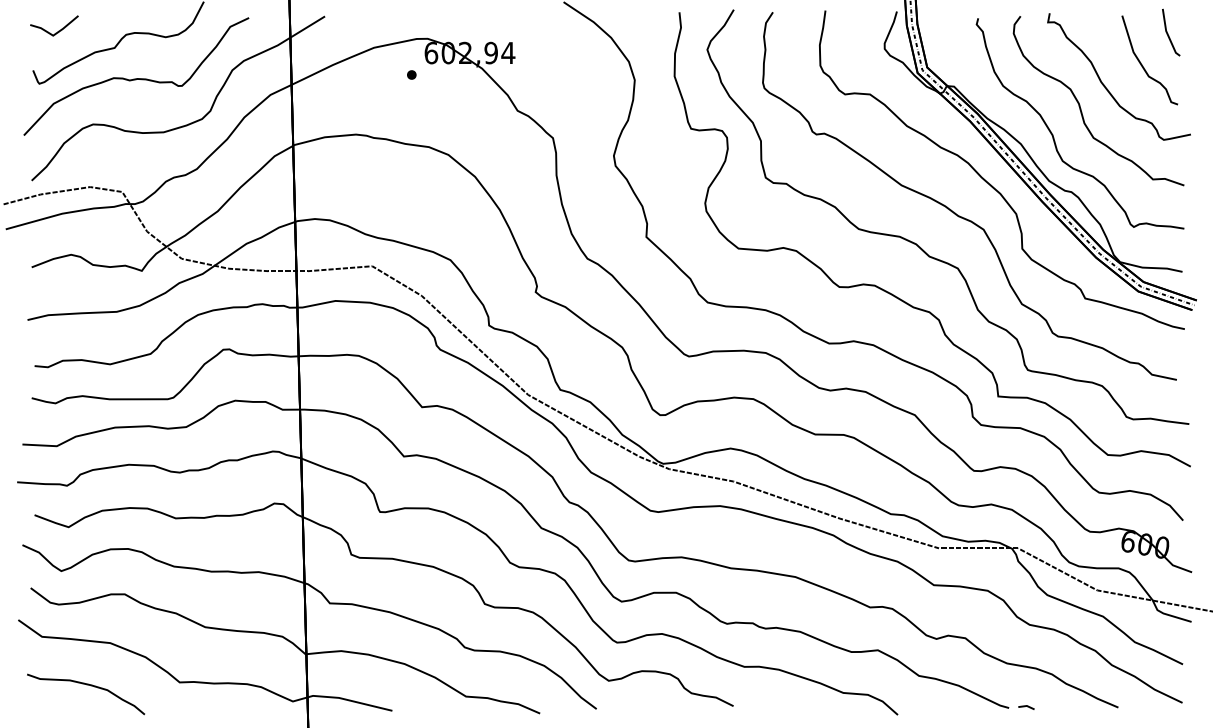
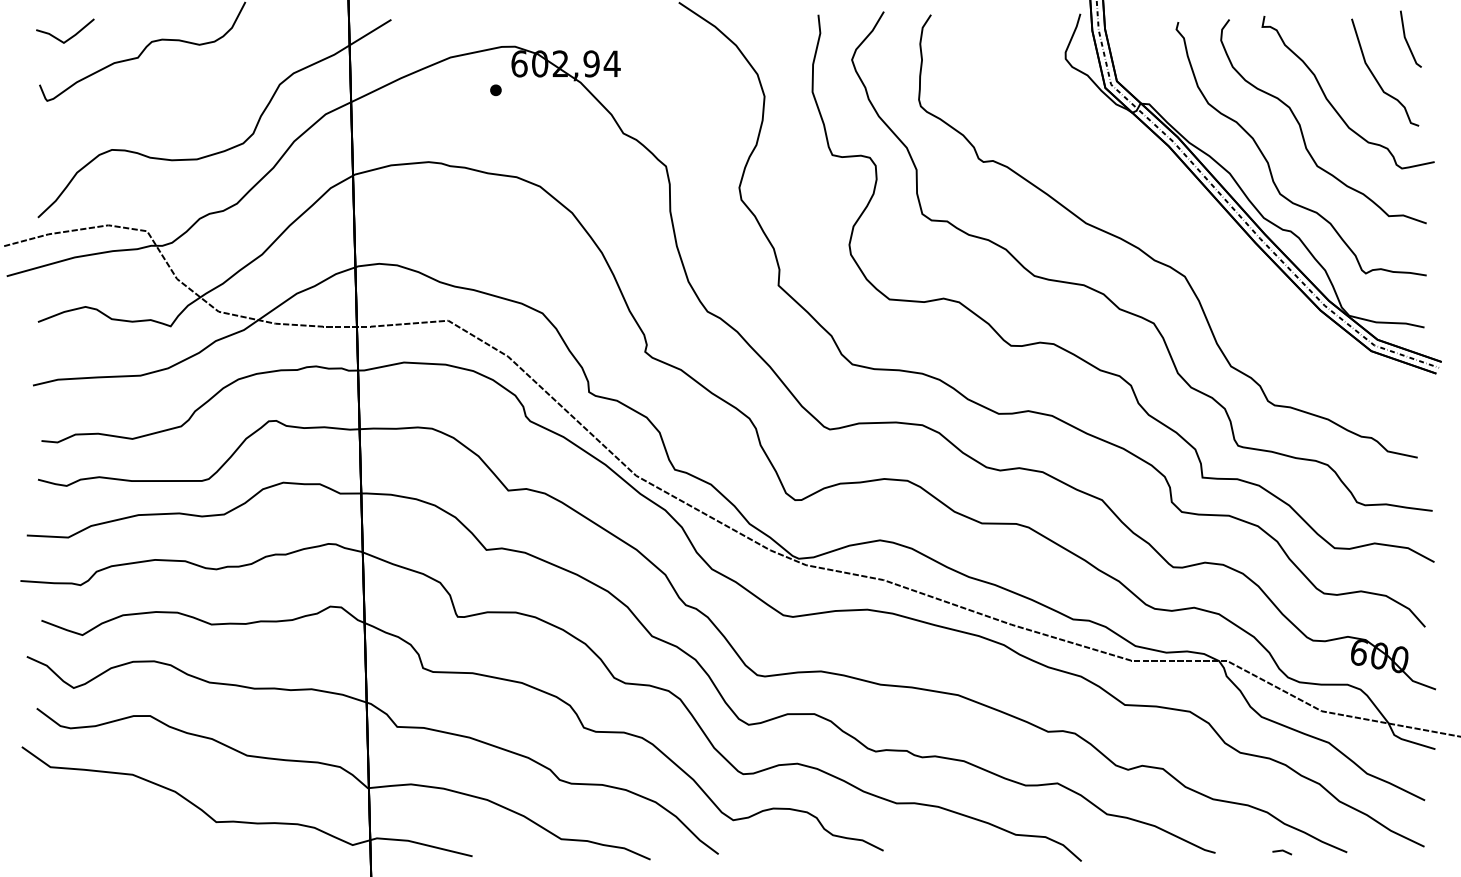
curve: (136, 78) -> (164, 94), removed
curve: (990, 183) -> (1193, 221), removed
curve: (90, 686) -> (108, 827), removed
line: (1026, 706) -> (1282, 851), moved

